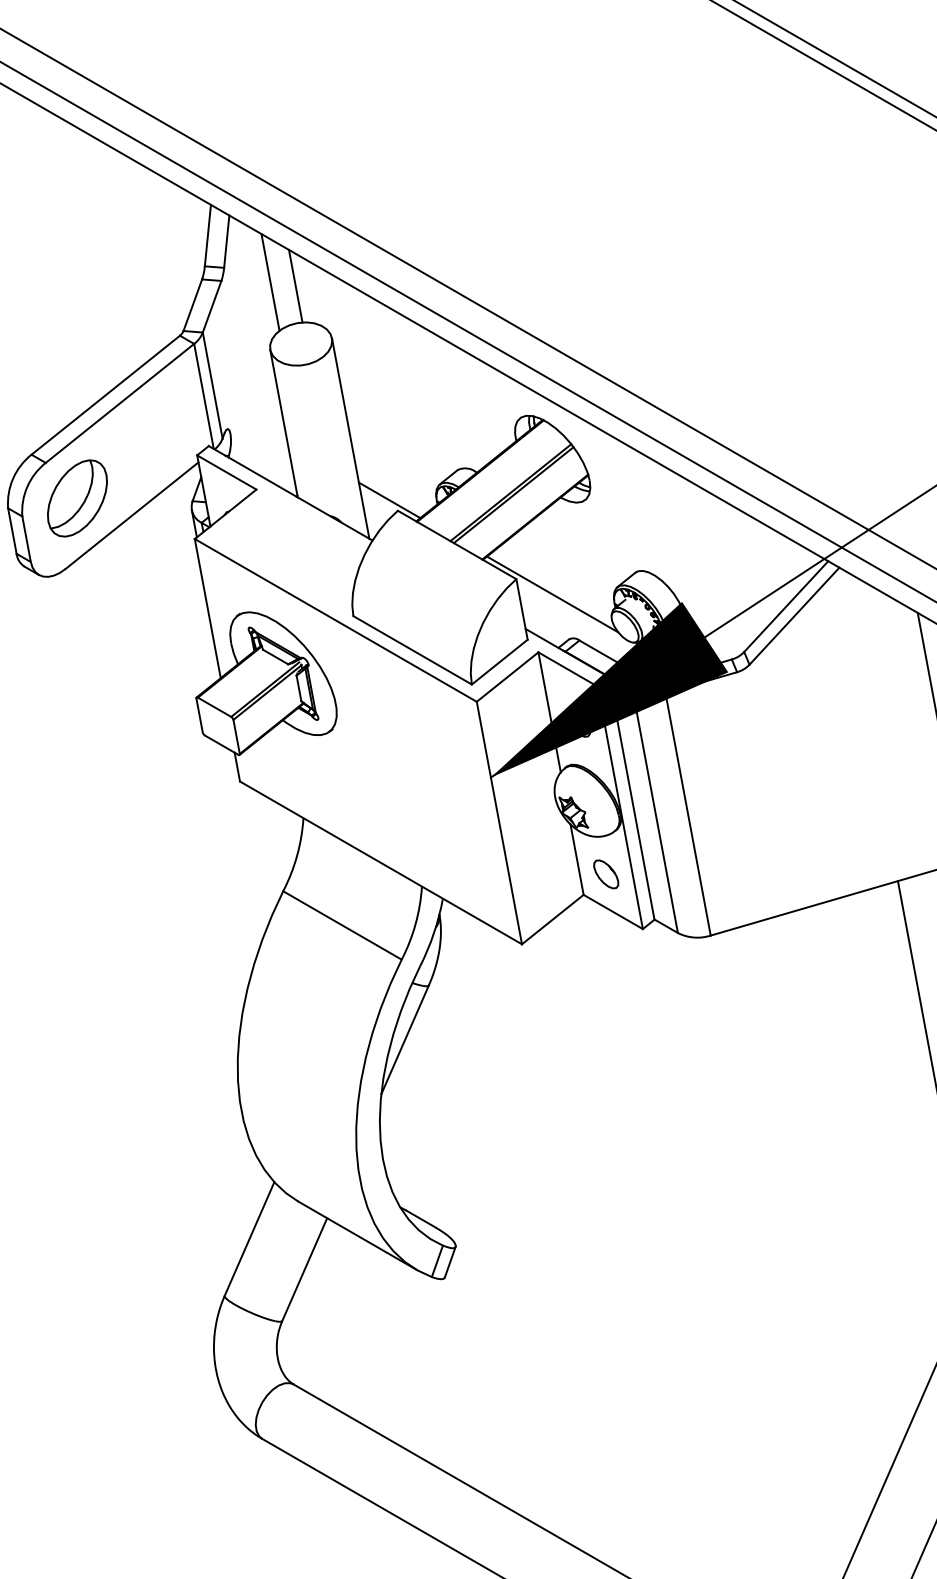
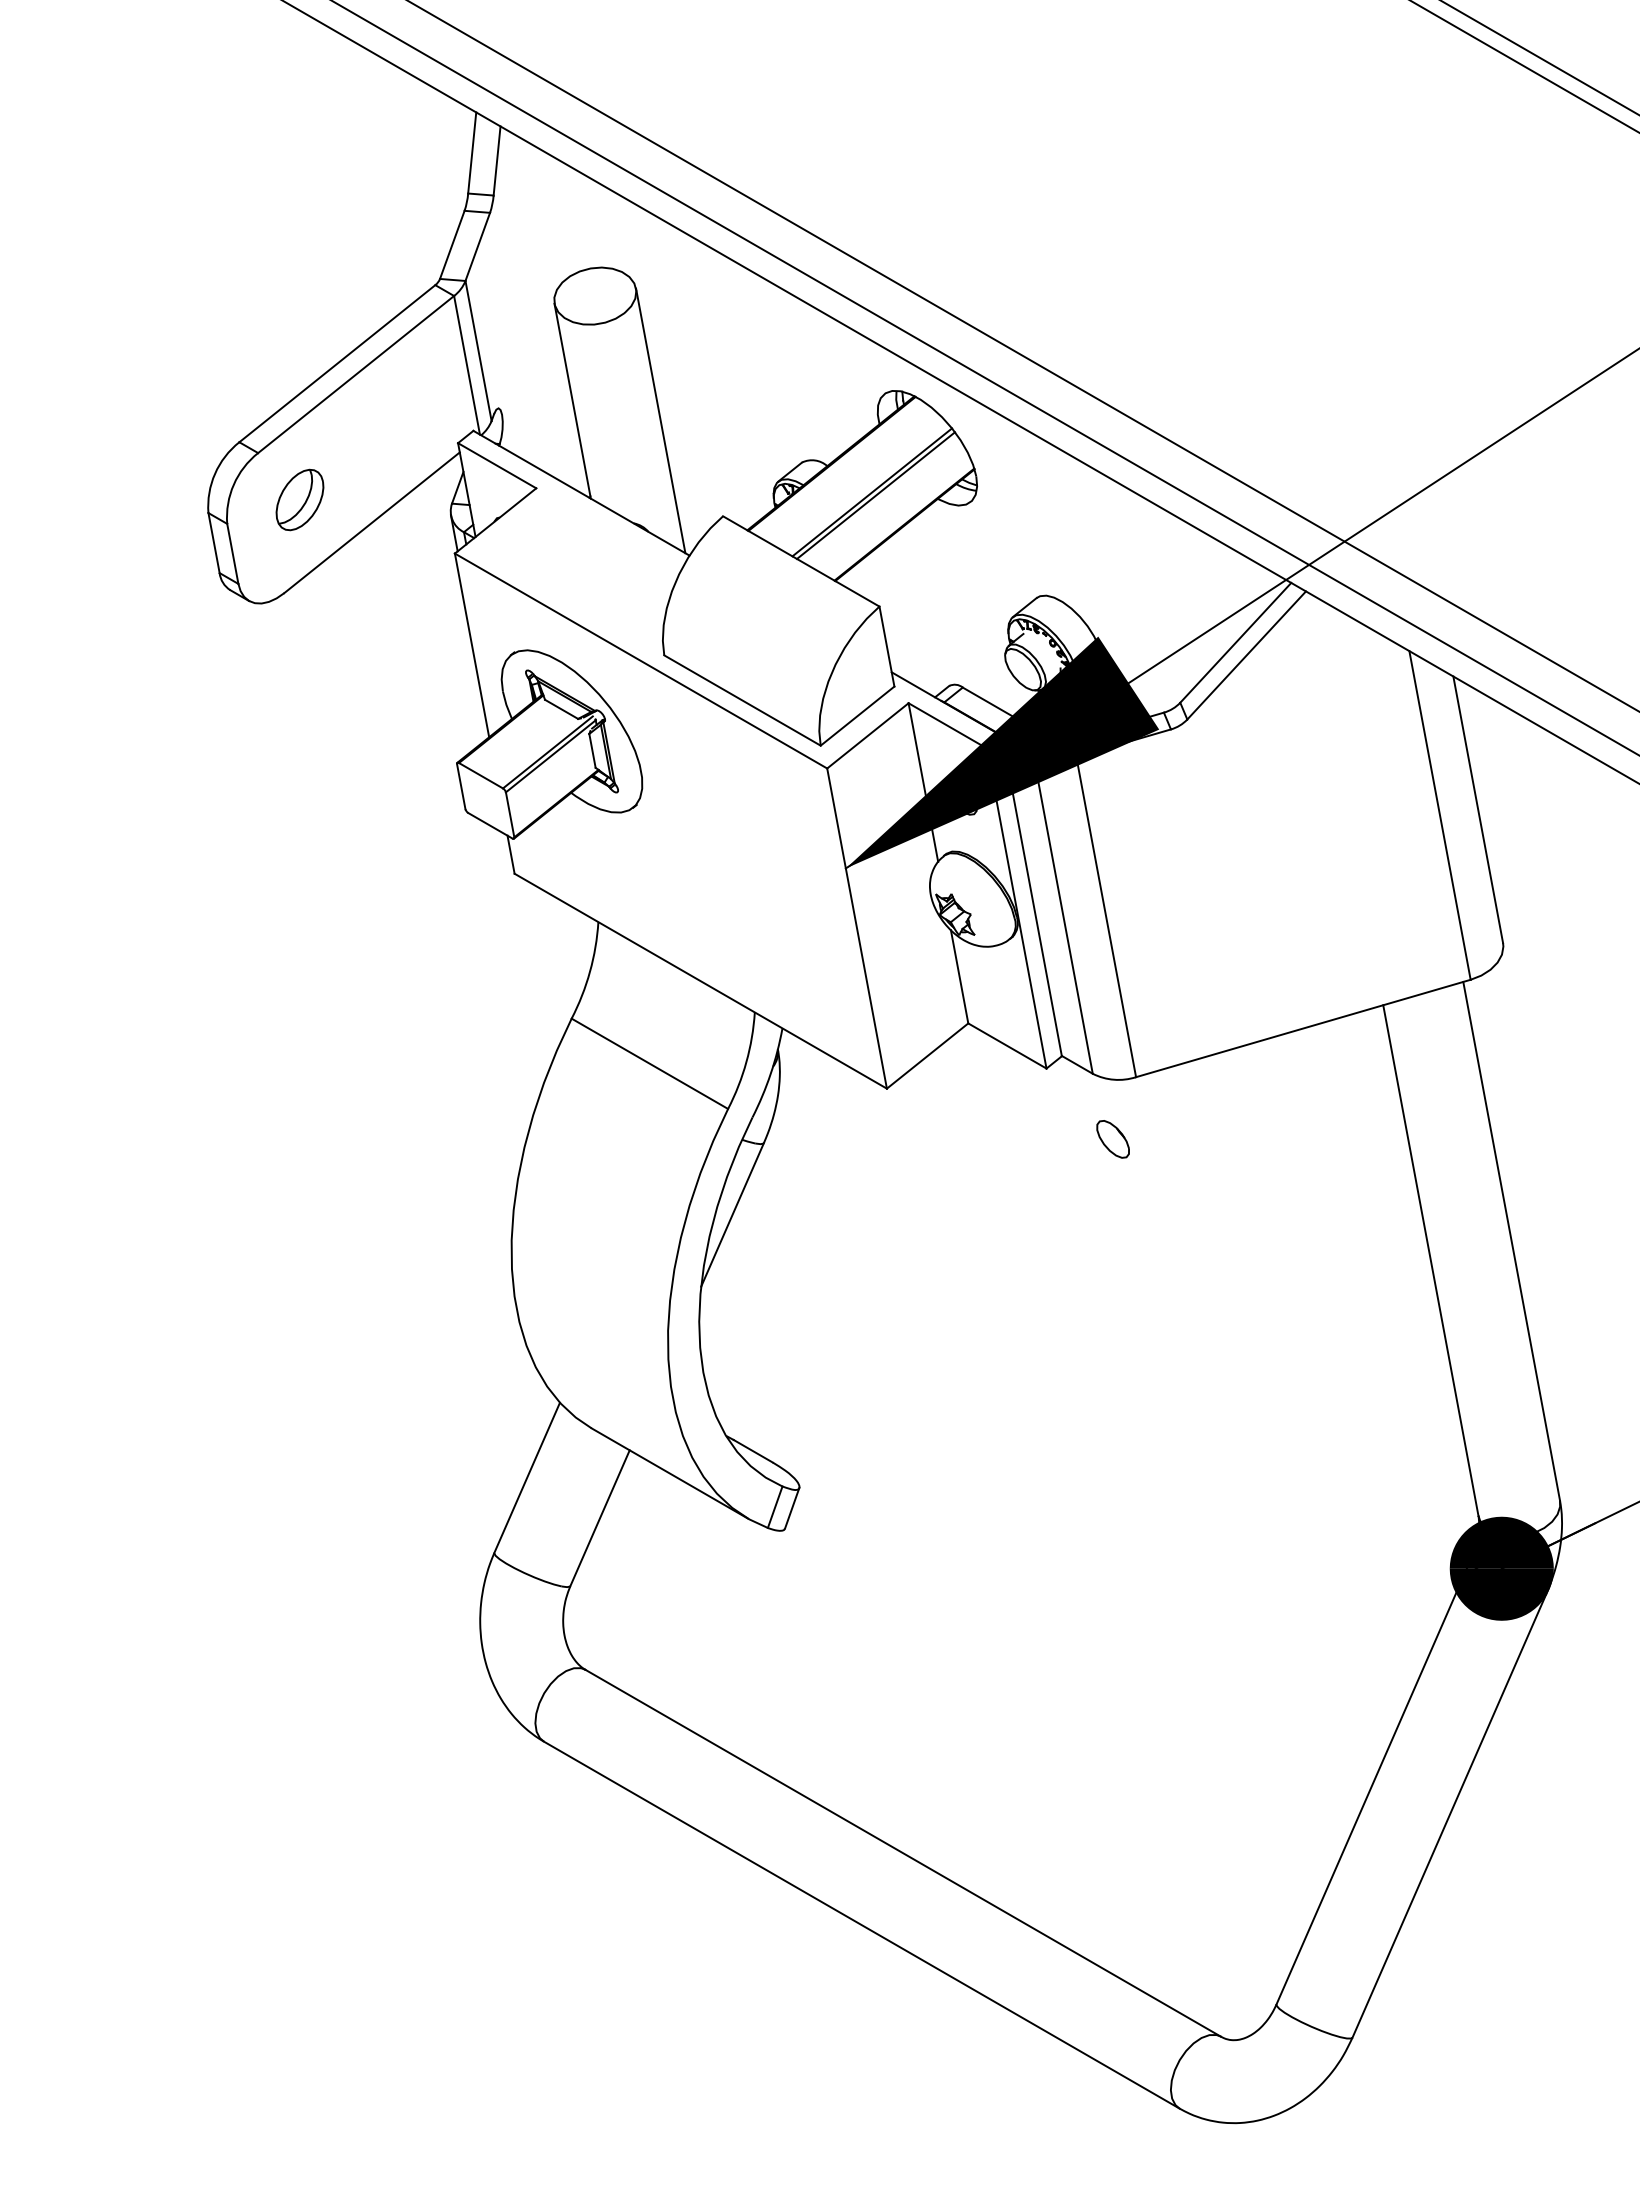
line: (270, 282) -> (554, 214), removed
line: (295, 285) -> (588, 219), removed
part: (77, 498) -> (299, 499), size x0.6
line: (389, 500) -> (711, 502), removed
line: (552, 594) -> (927, 626), removed
part: (605, 874) -> (1112, 1139), moved

